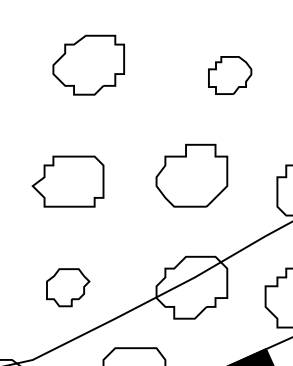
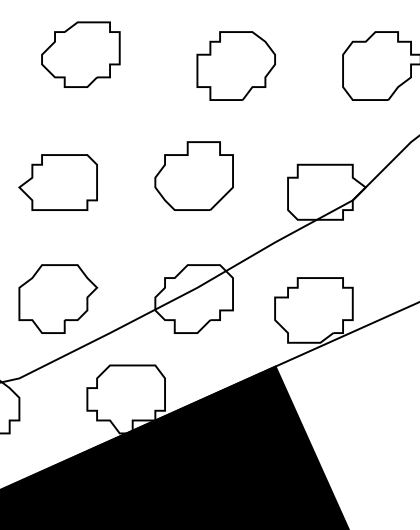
part: (229, 75) -> (235, 65), size x1.67
part: (68, 287) -> (58, 298), size x1.67

